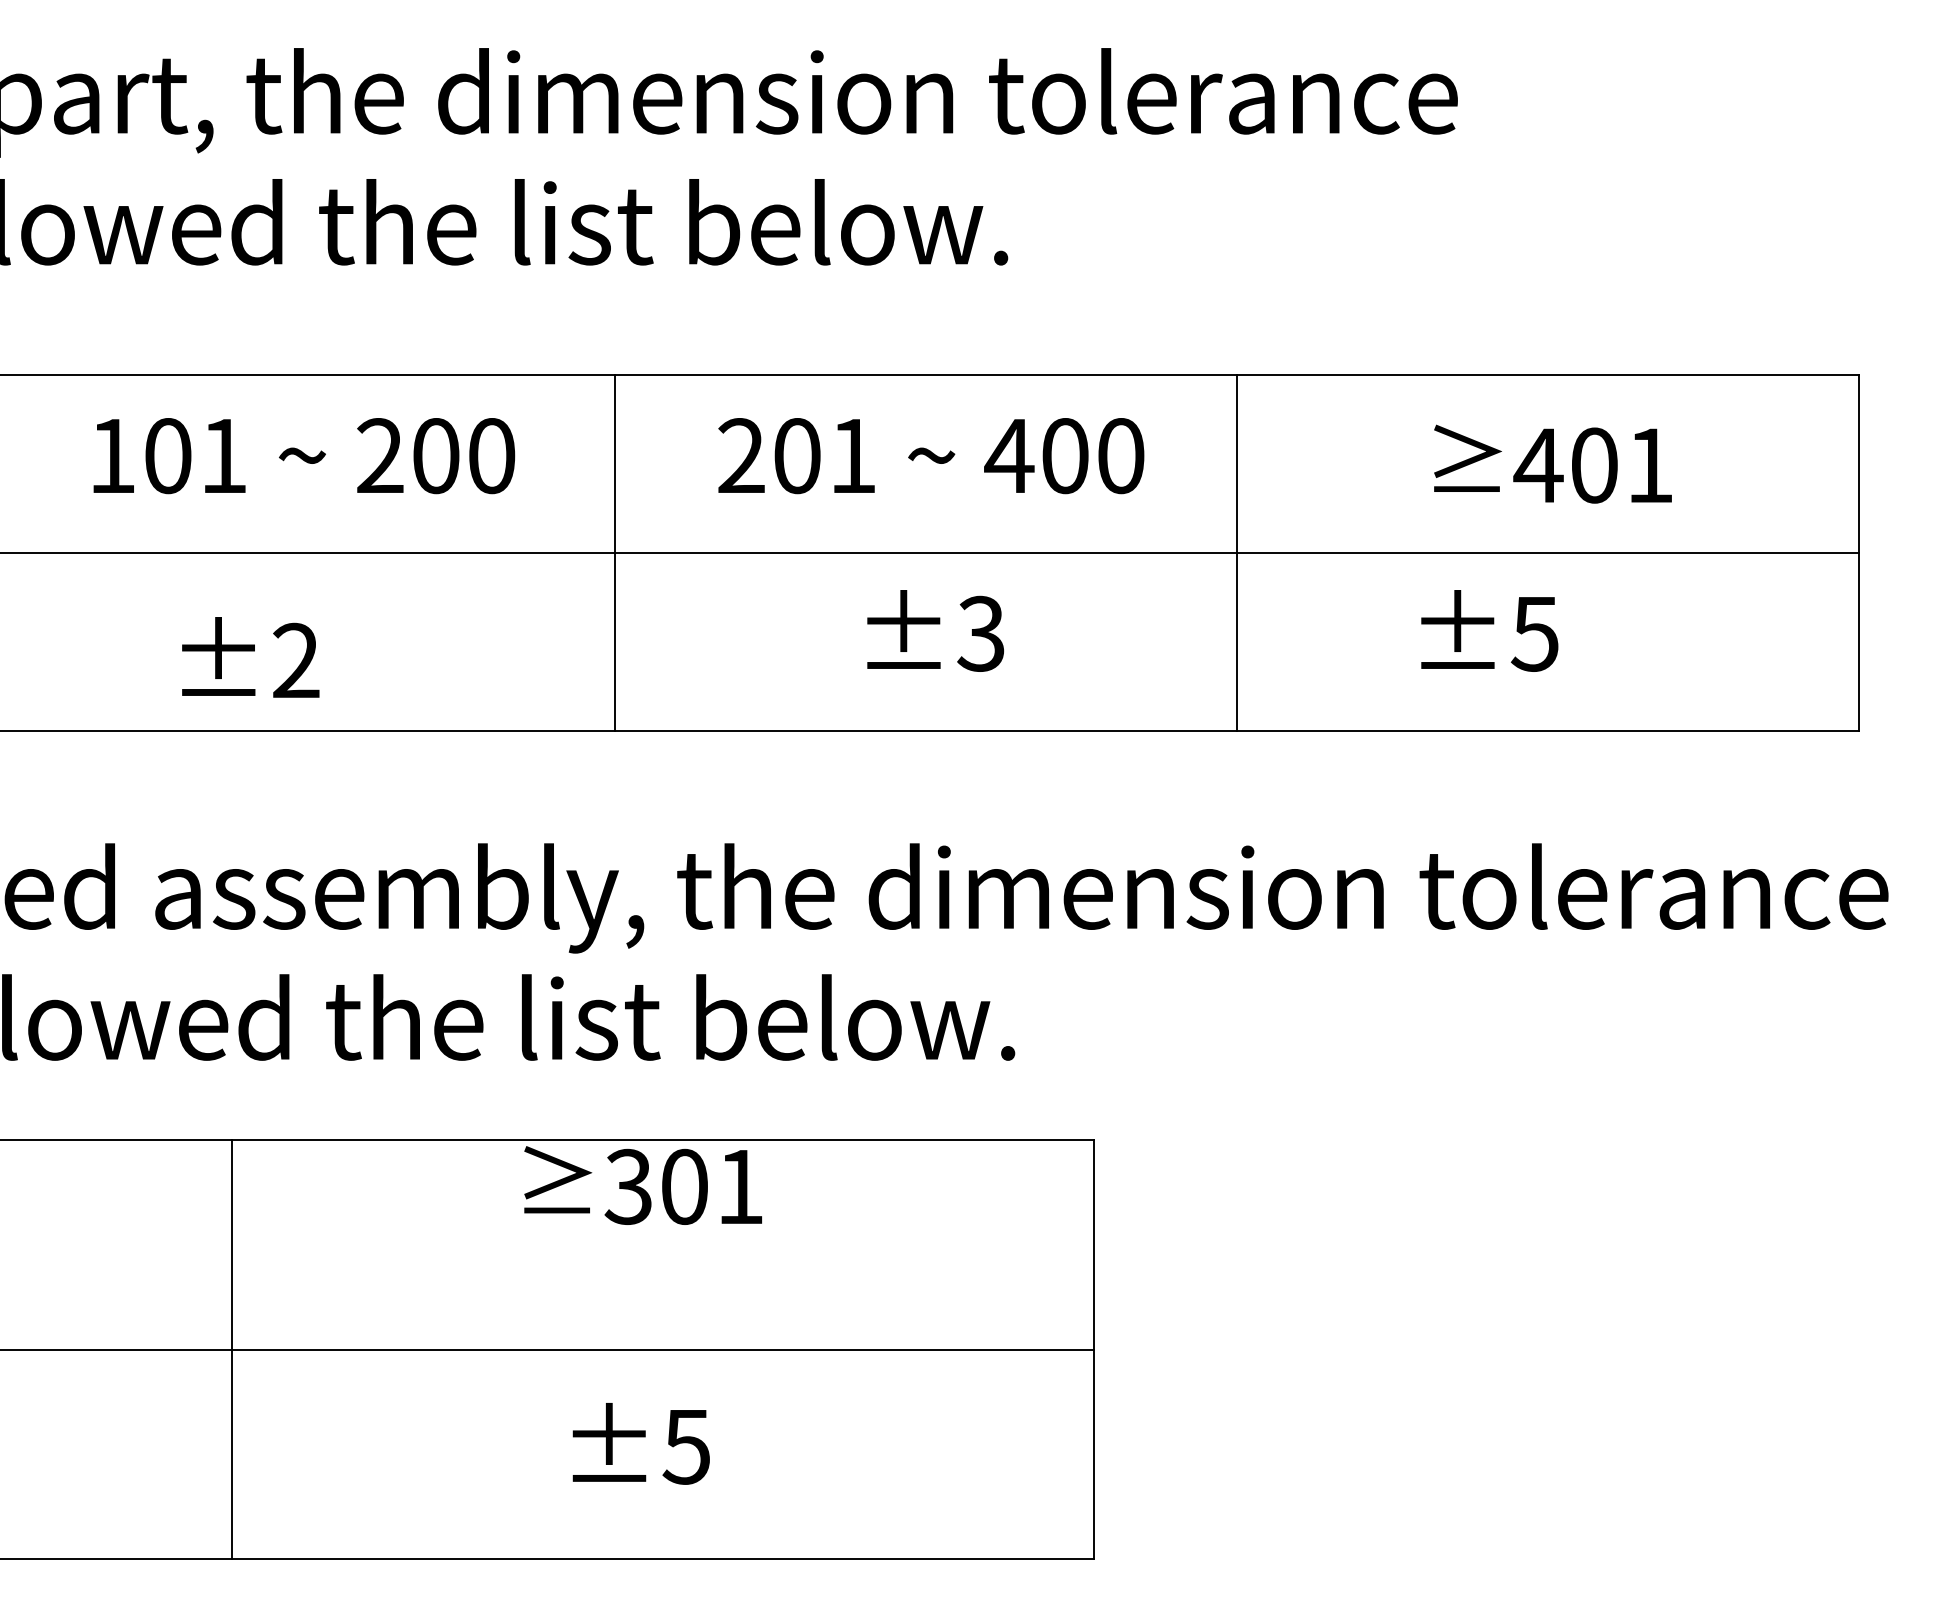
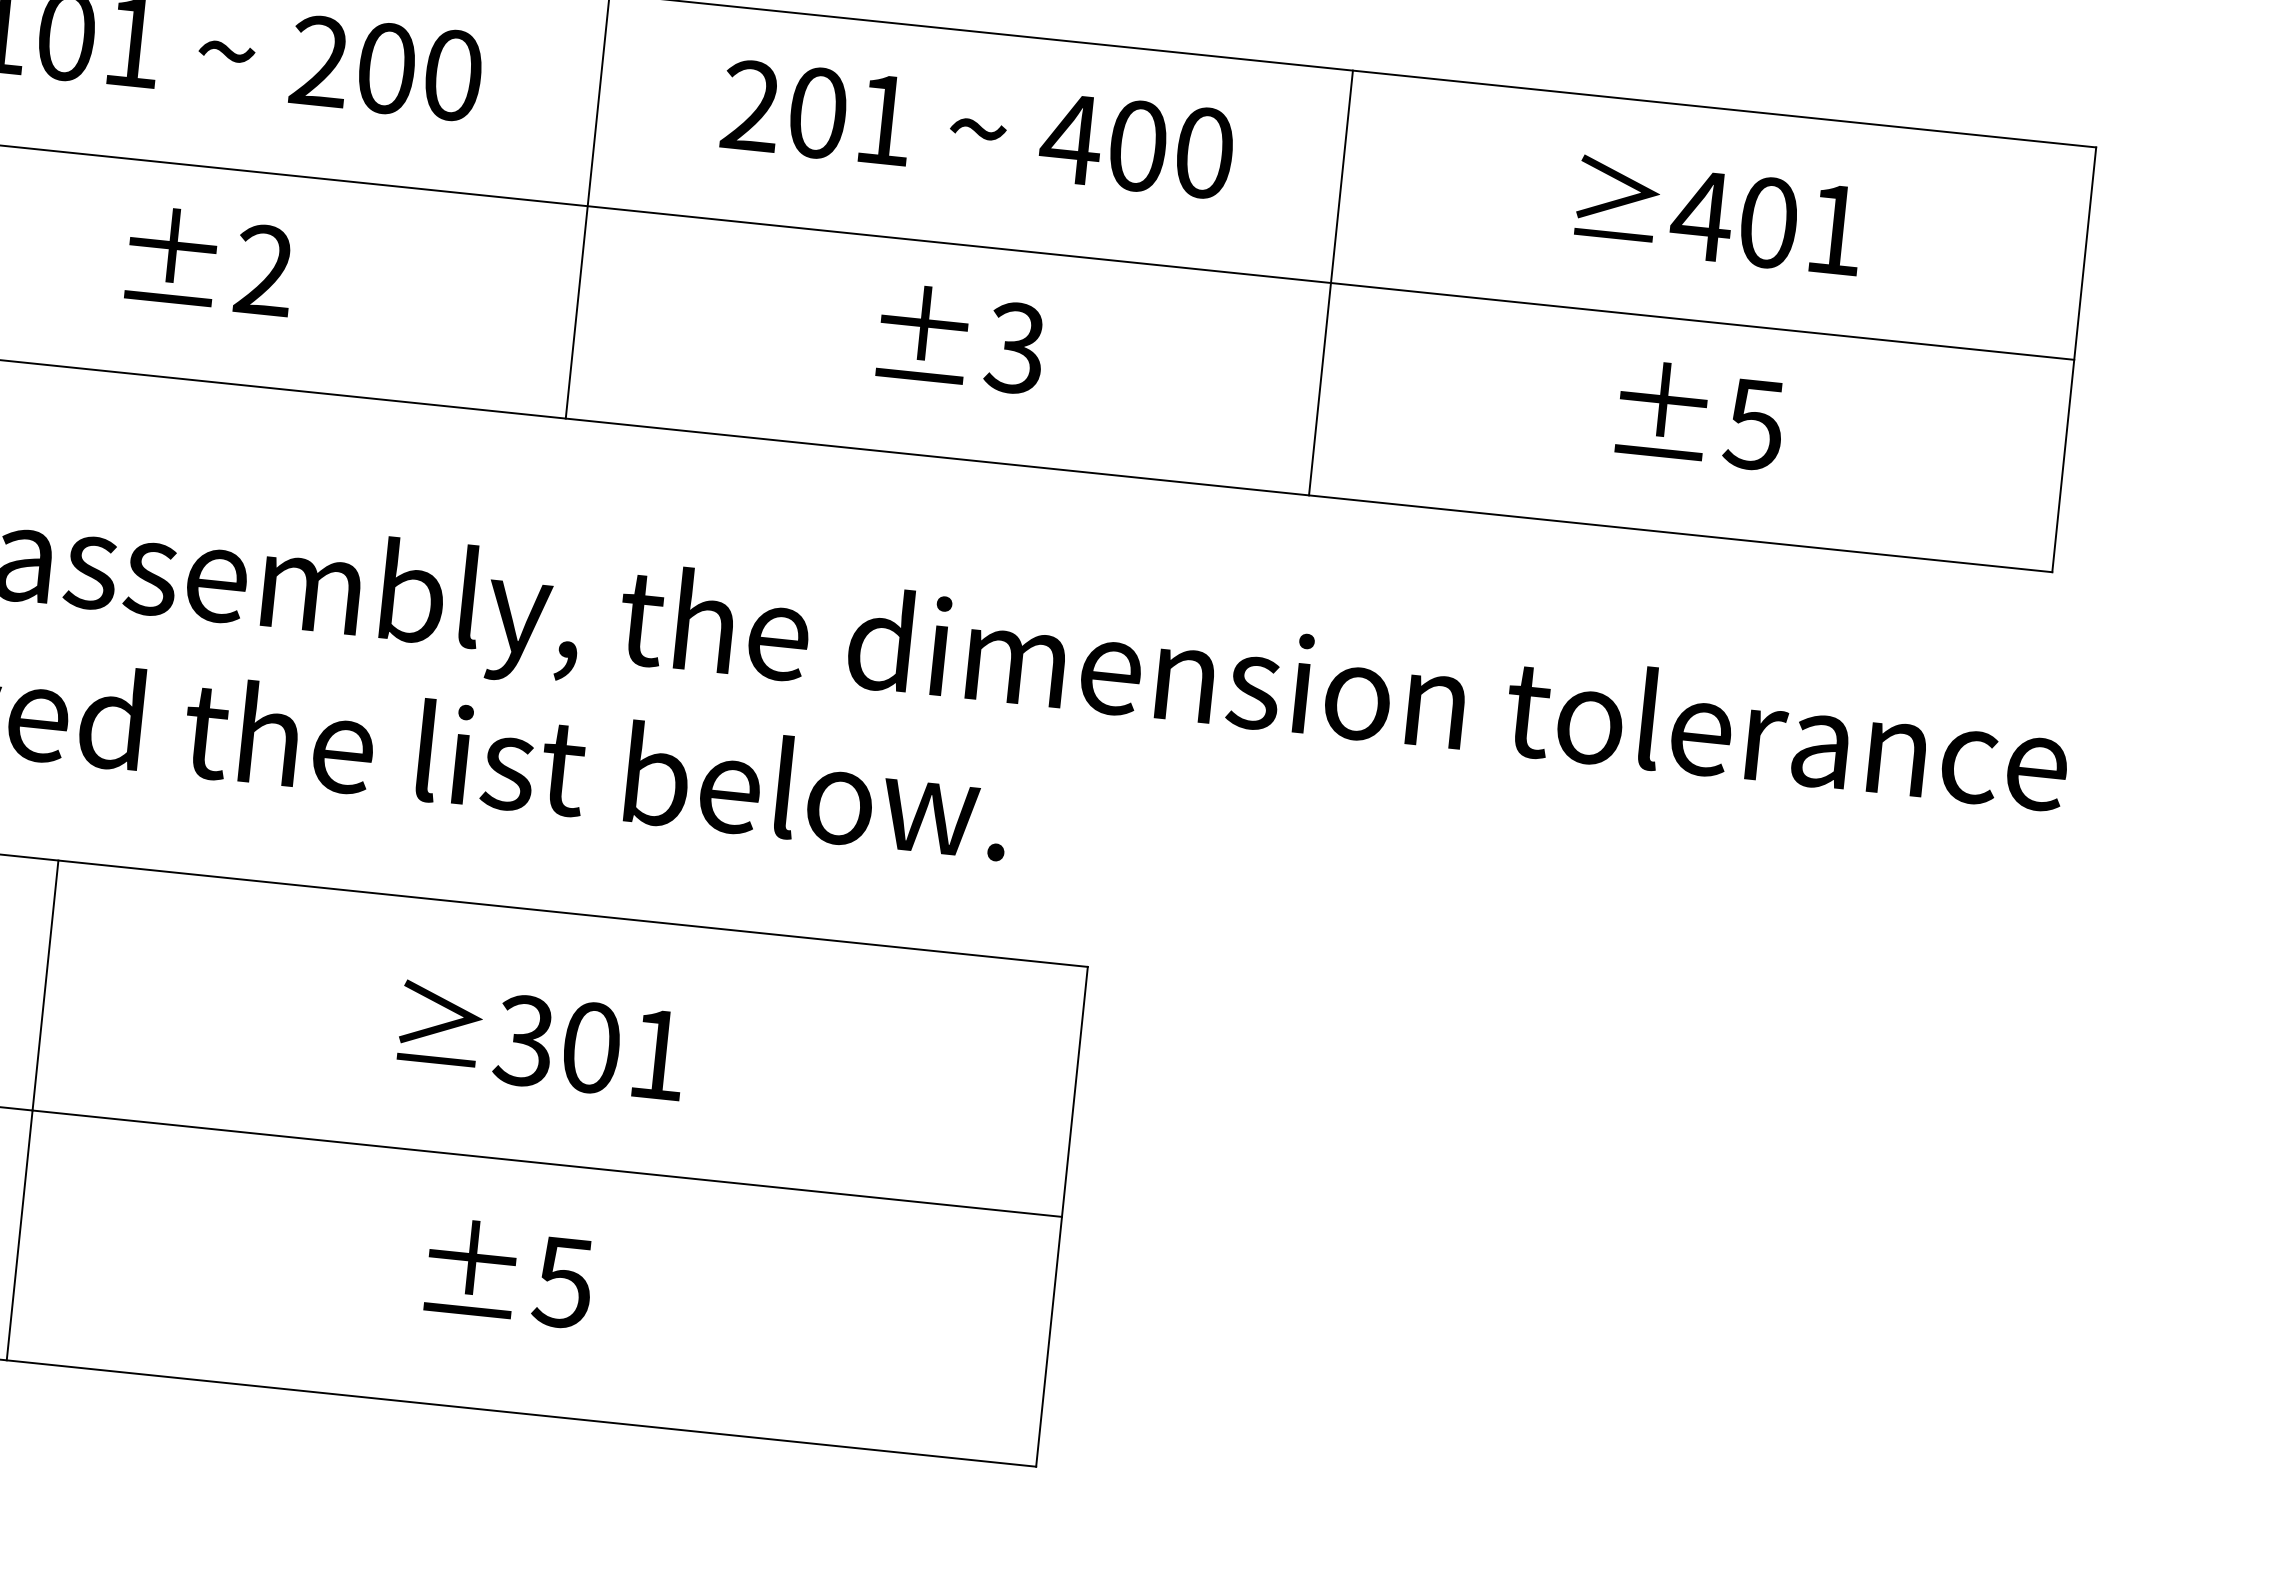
text: (1489, 630) -> (1700, 414), moved
text: (250, 657) -> (210, 260), moved
text: (642, 1185) -> (541, 1040), moved

